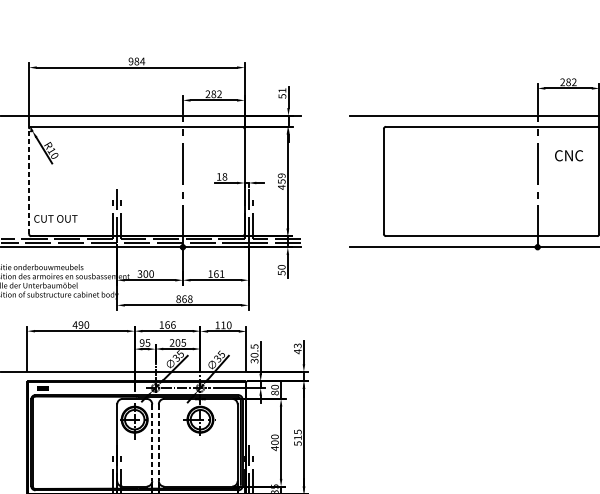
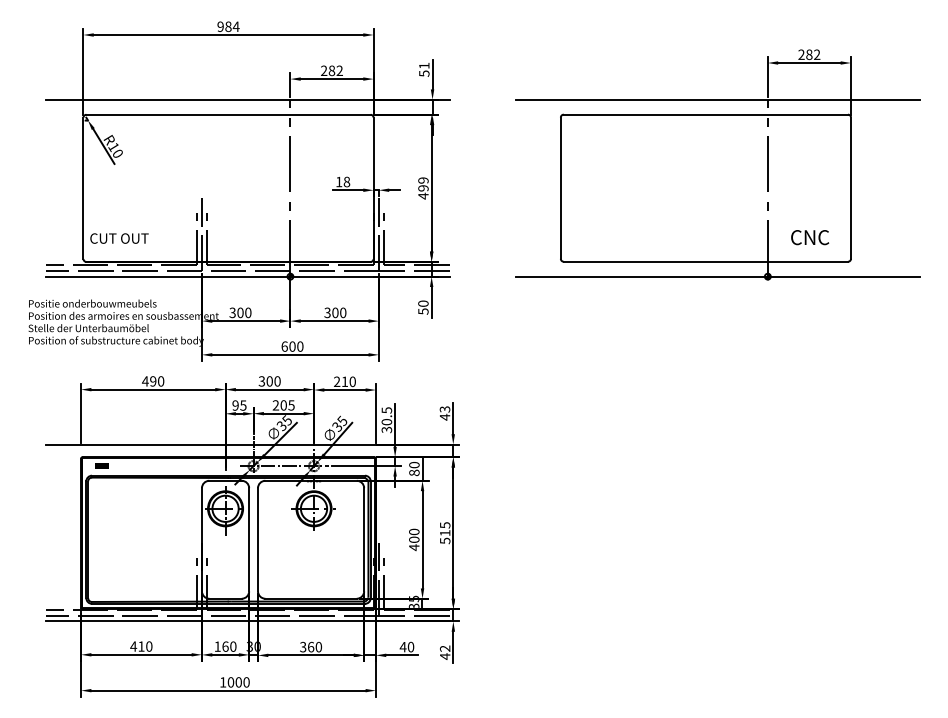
text: (569, 155) -> (810, 237), moved
line: (29, 181) -> (83, 188), dashed -> solid
text: (281, 181) -> (423, 188), 459 -> 499
text: (216, 273) -> (335, 312), 161 -> 300
text: (184, 299) -> (292, 346), 868 -> 600
text: (167, 325) -> (269, 381), 166 -> 300
text: (217, 325) -> (337, 381), 110 -> 210
line: (152, 442) -> (249, 539), dashed -> solid
line: (159, 442) -> (258, 539), dashed -> solid

